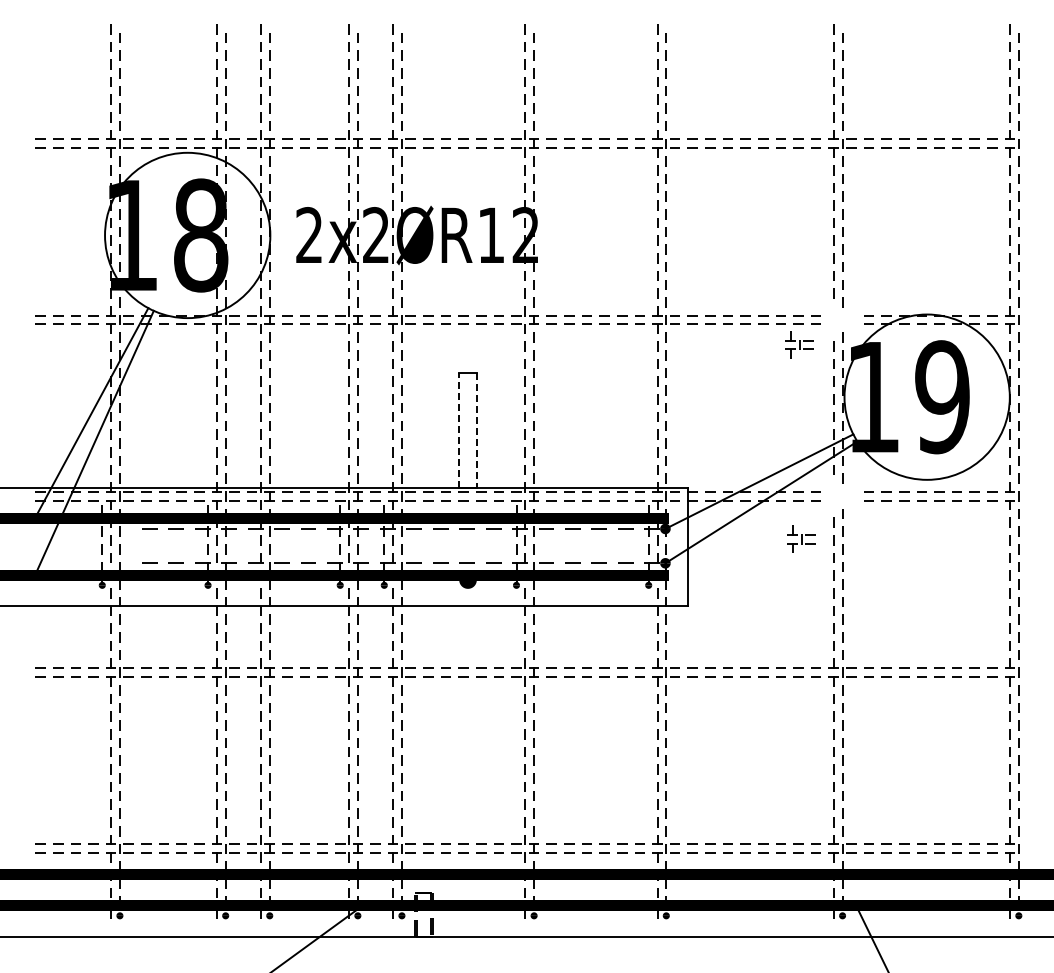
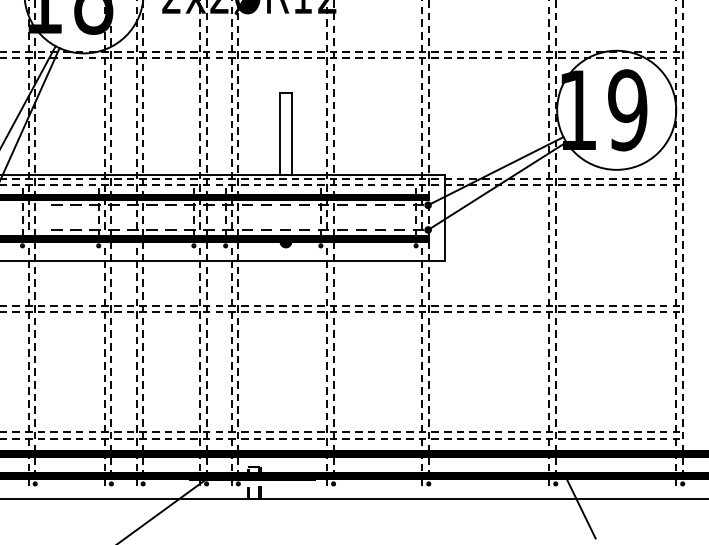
part: (799, 344) -> (555, 54), moved
line: (459, 429) -> (279, 133), dashed -> solid
line: (476, 430) -> (292, 134), dashed -> solid
part: (801, 538) -> (555, 181), moved

